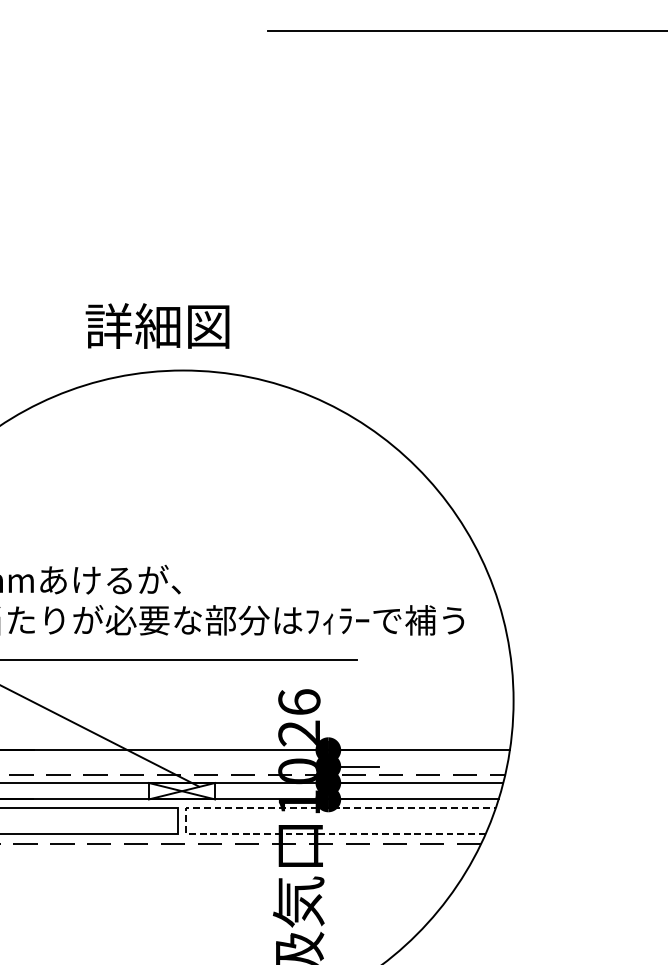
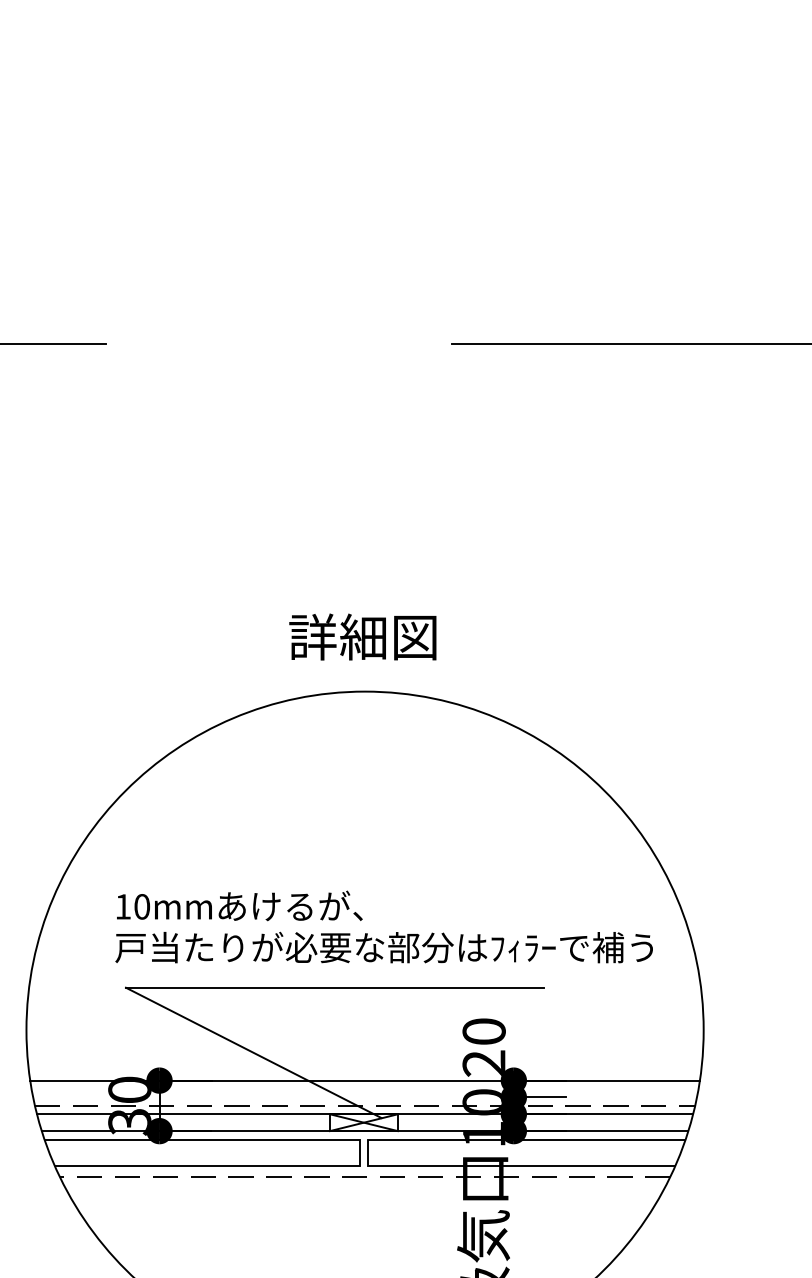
text: (157, 325) -> (362, 636), moved
text: (298, 702) -> (483, 1031), 26 -> 20
line: (186, 815) -> (368, 1147), dashed -> solid

